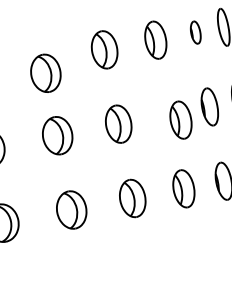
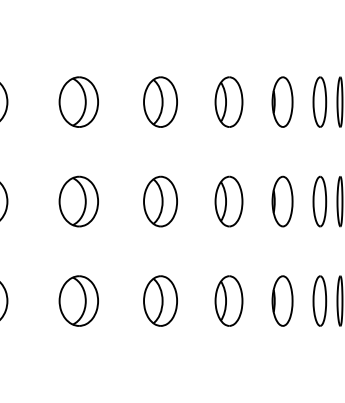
part: (195, 32) -> (282, 101), size x1.67
part: (45, 72) -> (78, 101), moved
part: (180, 120) -> (228, 201), moved

